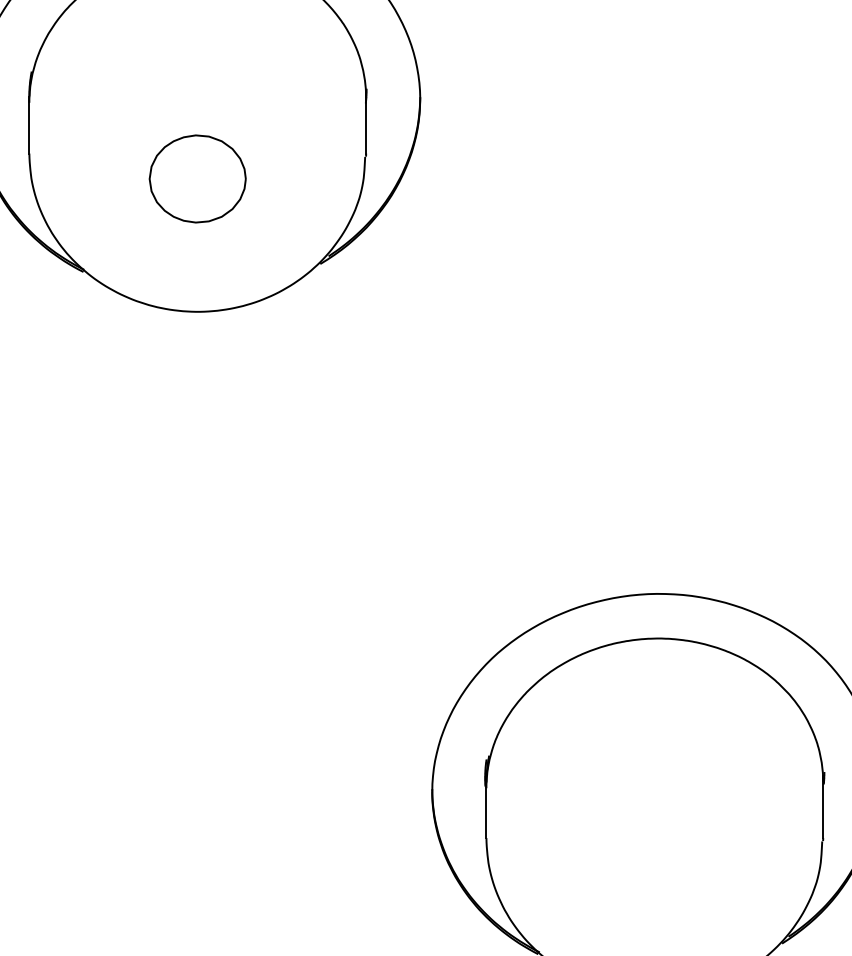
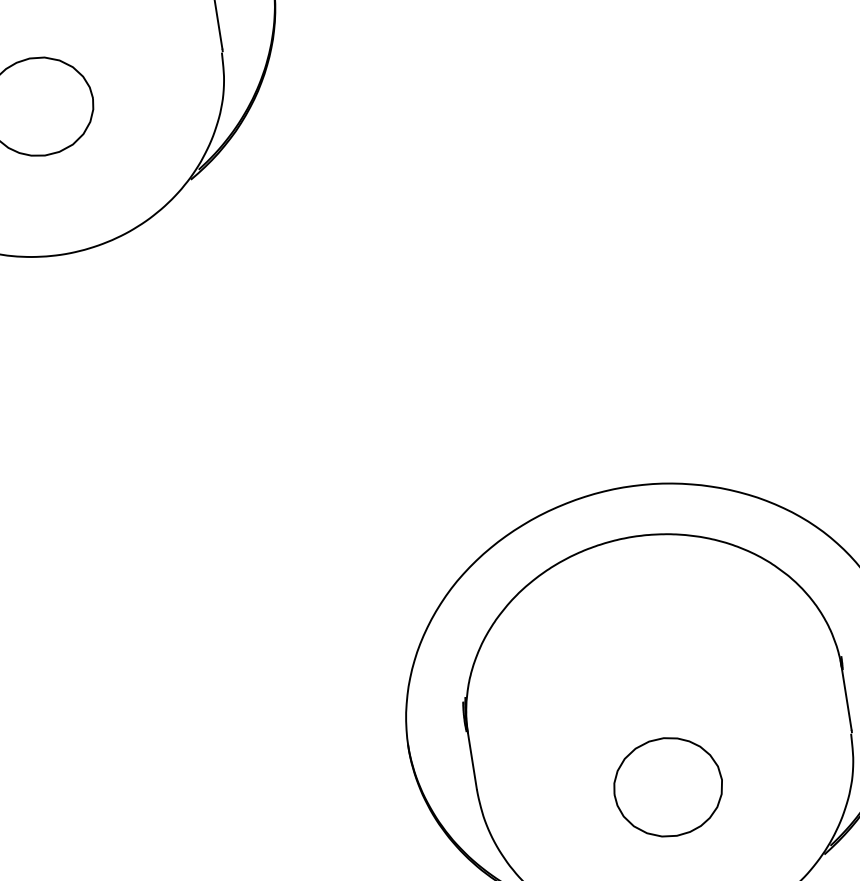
part: (654, 862) -> (668, 786), added

